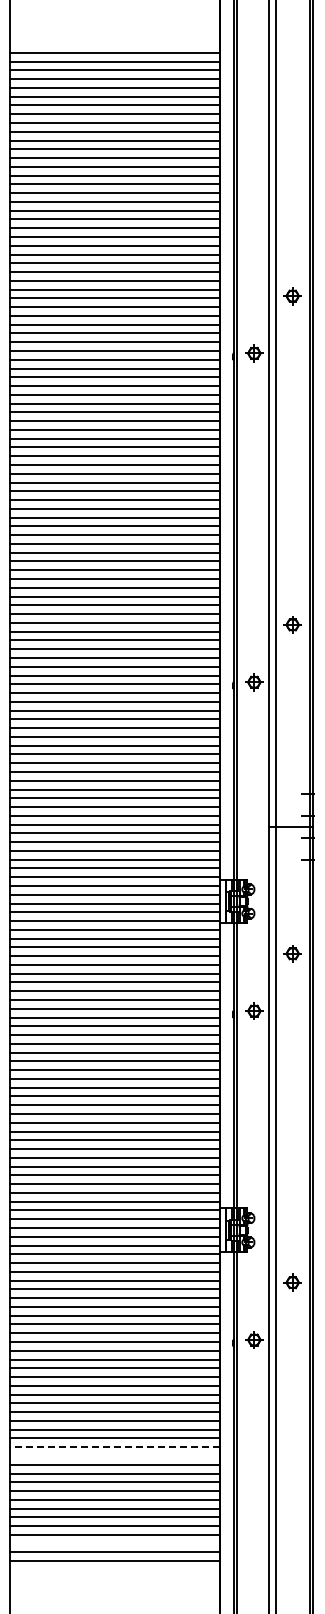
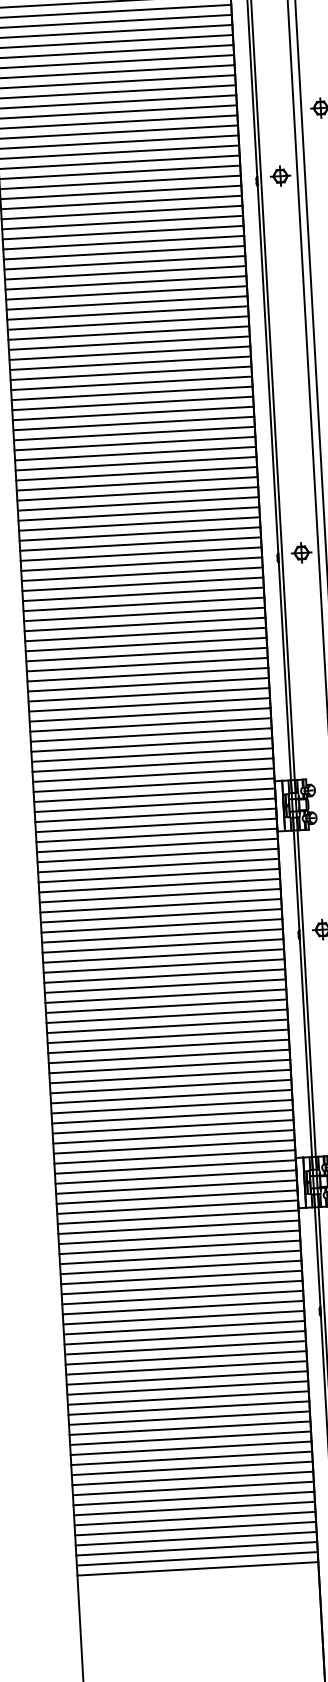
line: (114, 1447) -> (190, 1438), dashed -> solid
line: (114, 1456) -> (191, 1448), added
line: (114, 1543) -> (196, 1548), added

